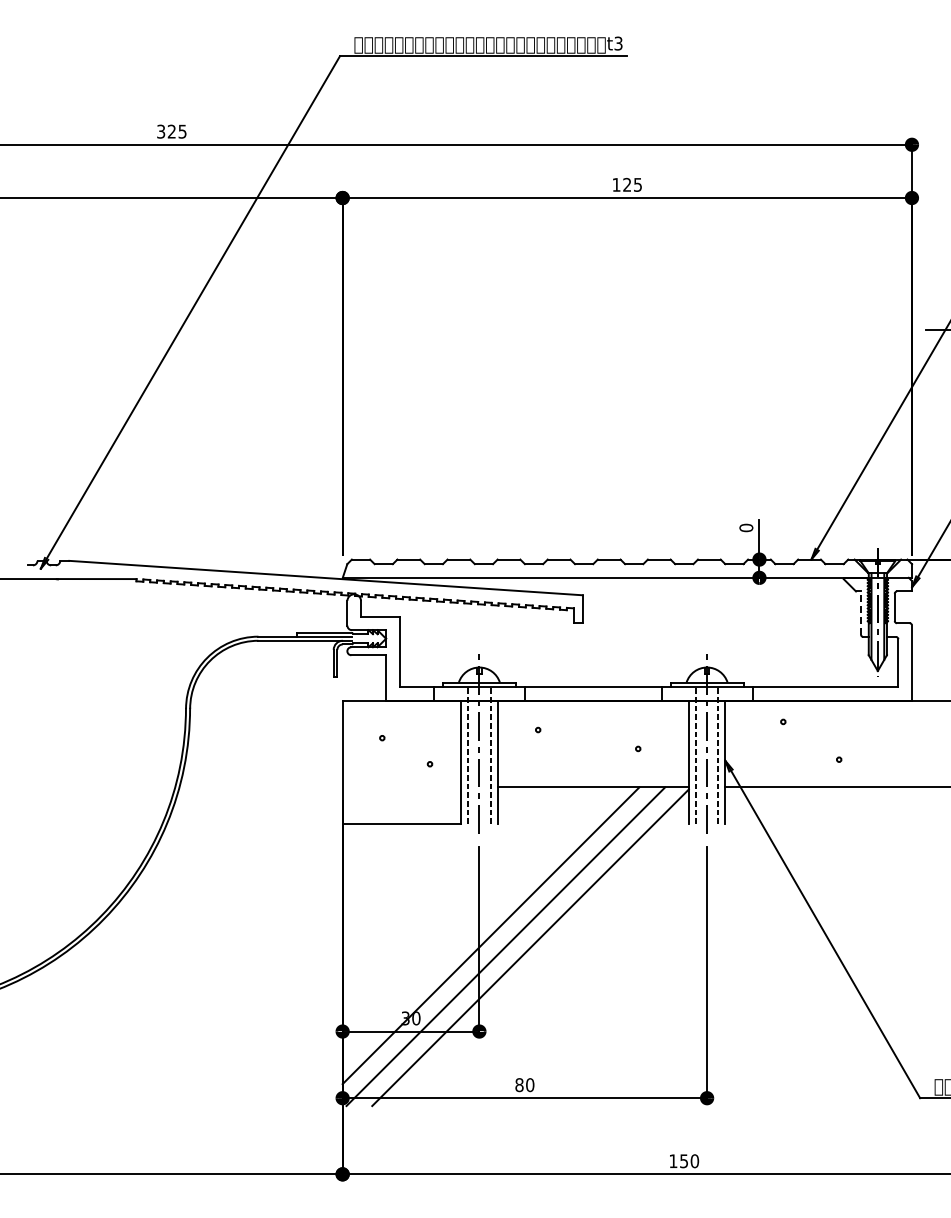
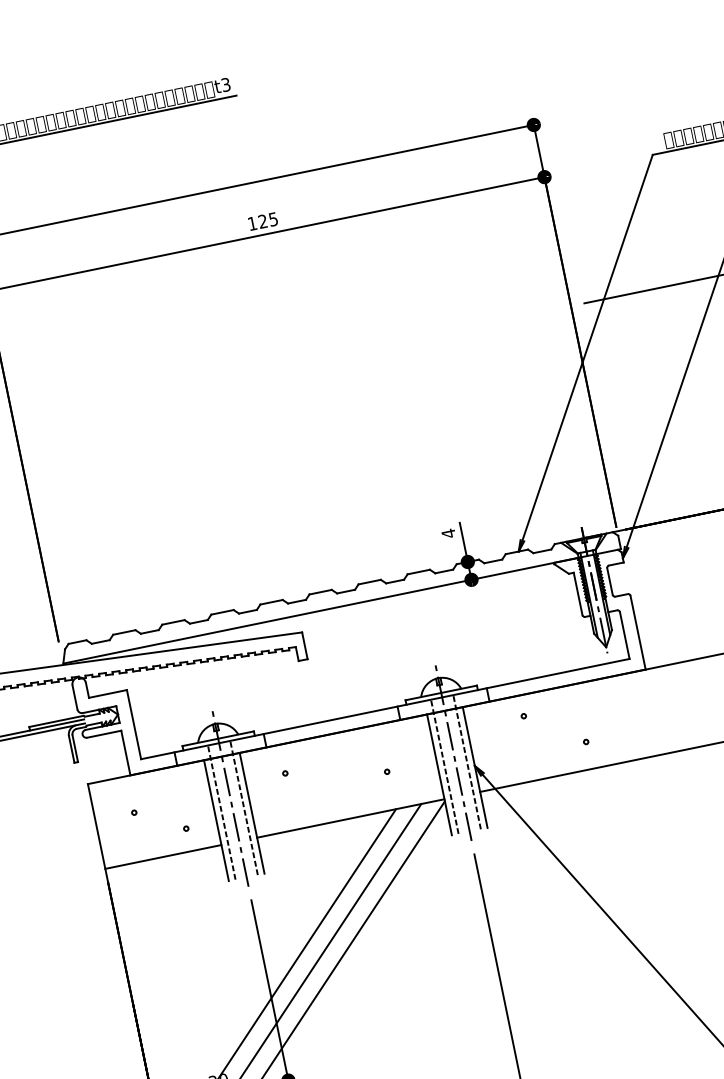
text: (746, 527) -> (448, 533), 0 -> 4
line: (861, 613) -> (578, 594), dashed -> solid
line: (401, 824) -> (163, 857), moved

